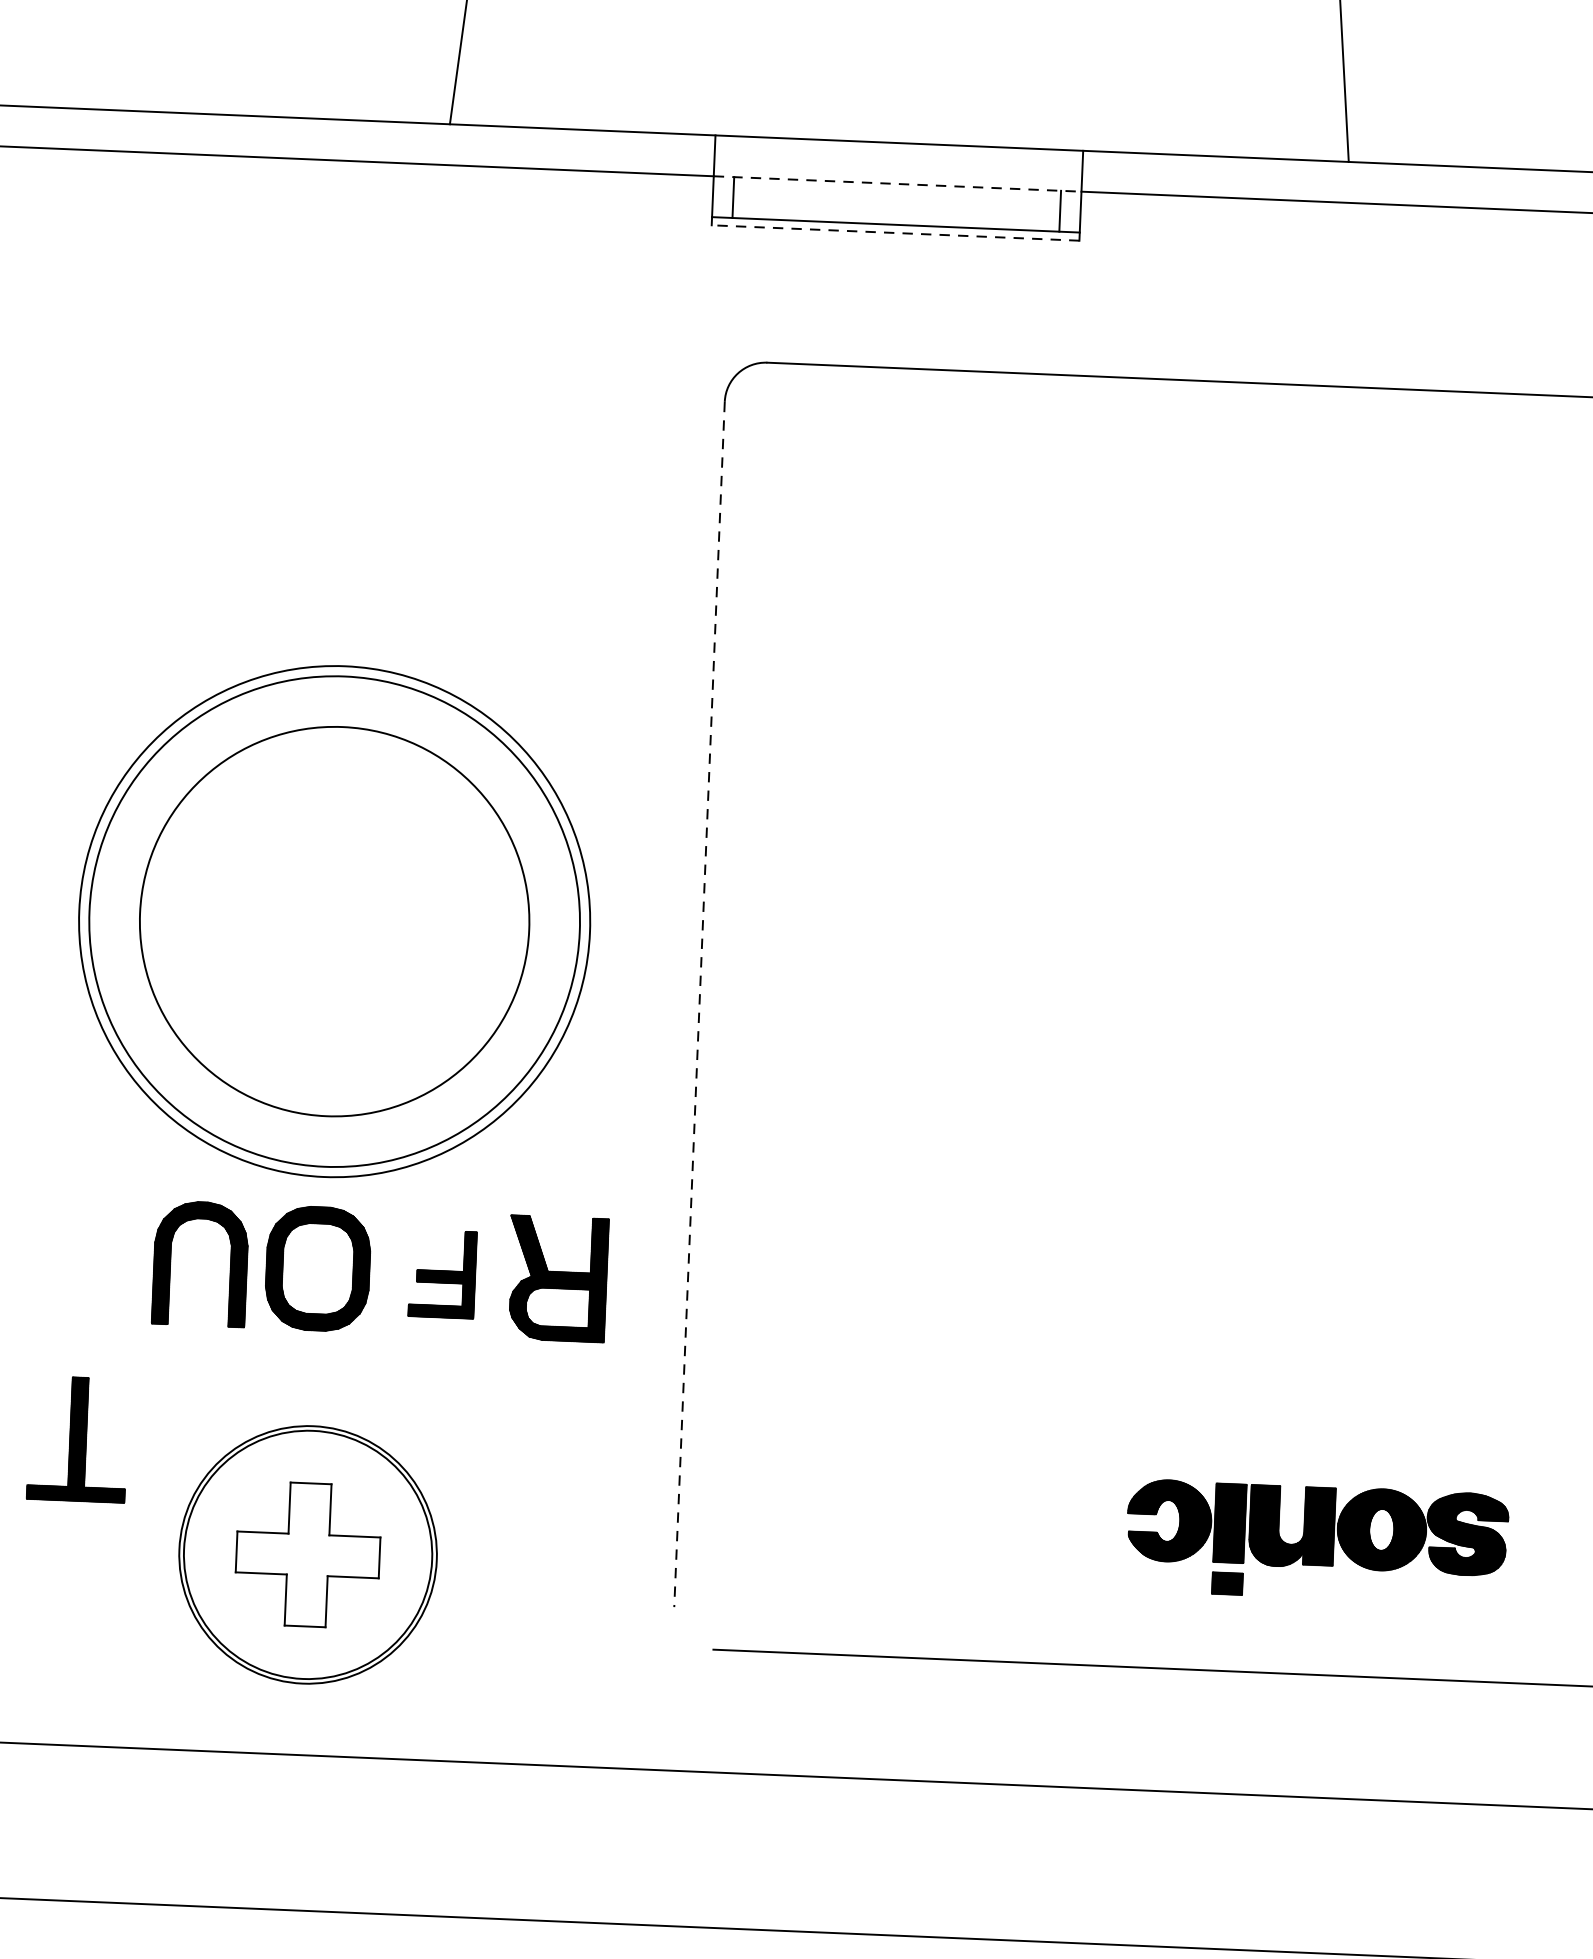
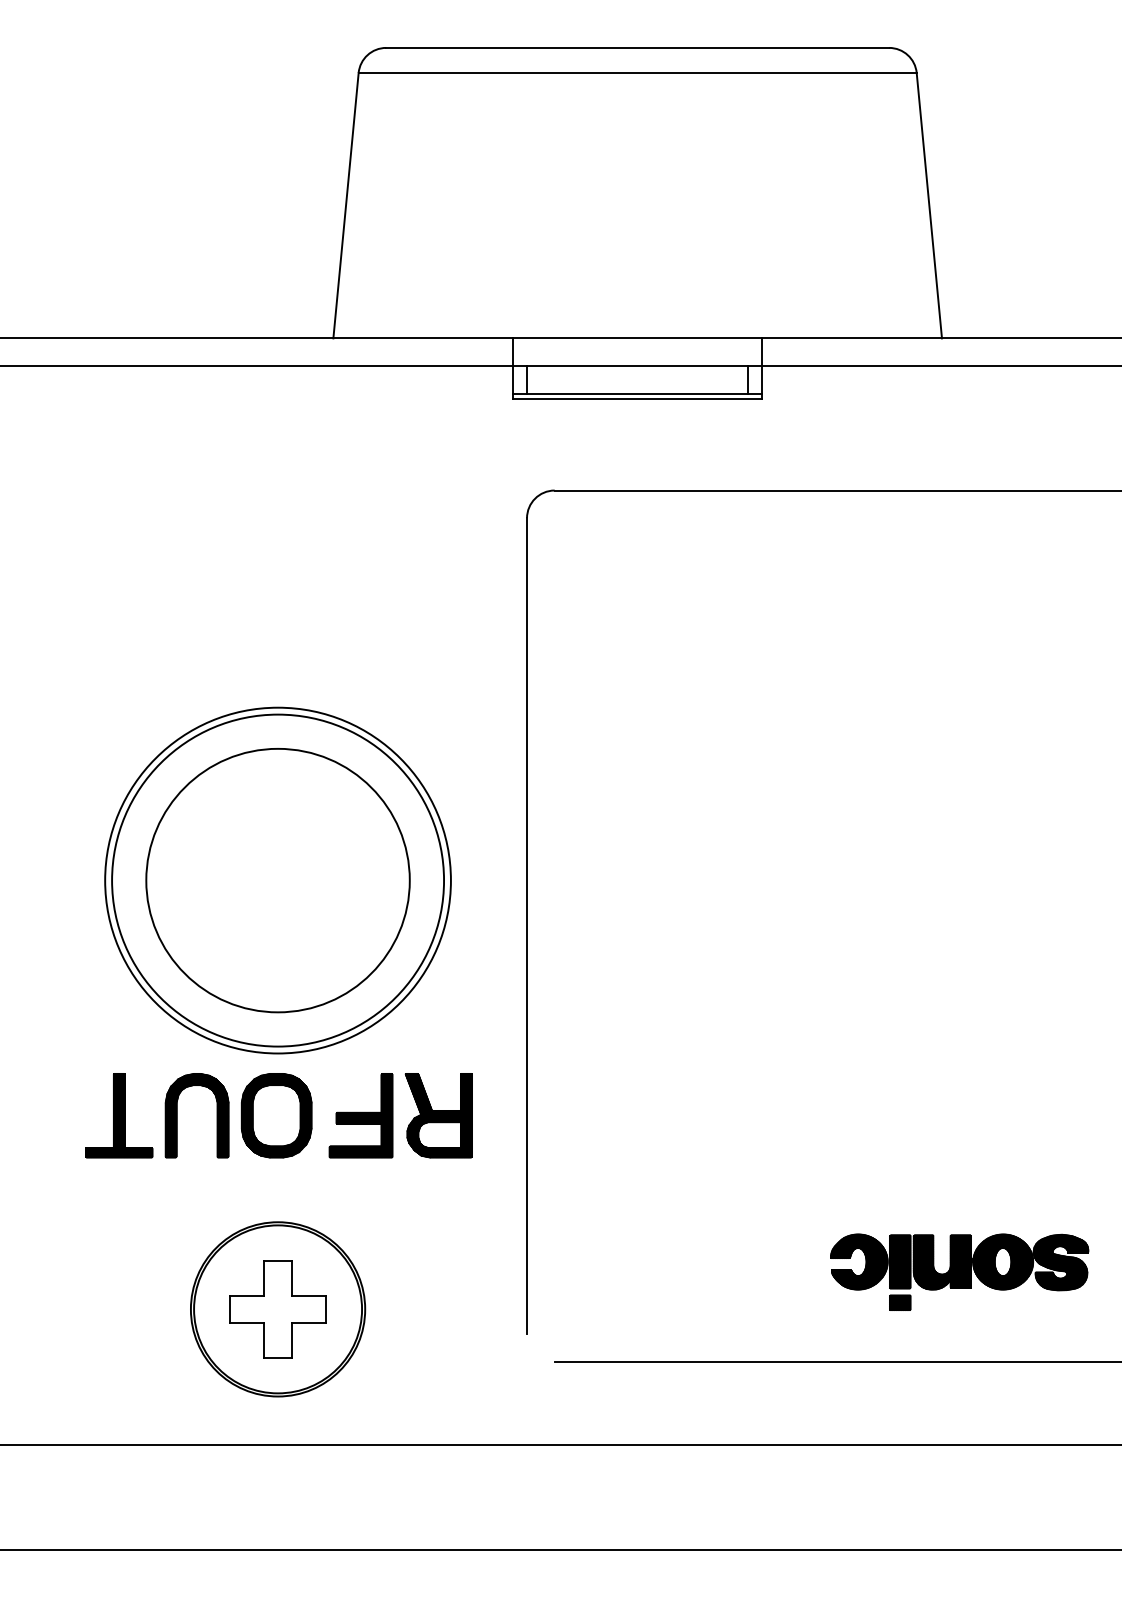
line: (898, 184) -> (638, 366), dashed -> solid
line: (895, 233) -> (637, 399), dashed -> solid
line: (700, 1004) -> (527, 926), dashed -> solid
part: (441, 1273) -> (360, 1115), size x1.43
part: (78, 1438) -> (119, 1115), moved

